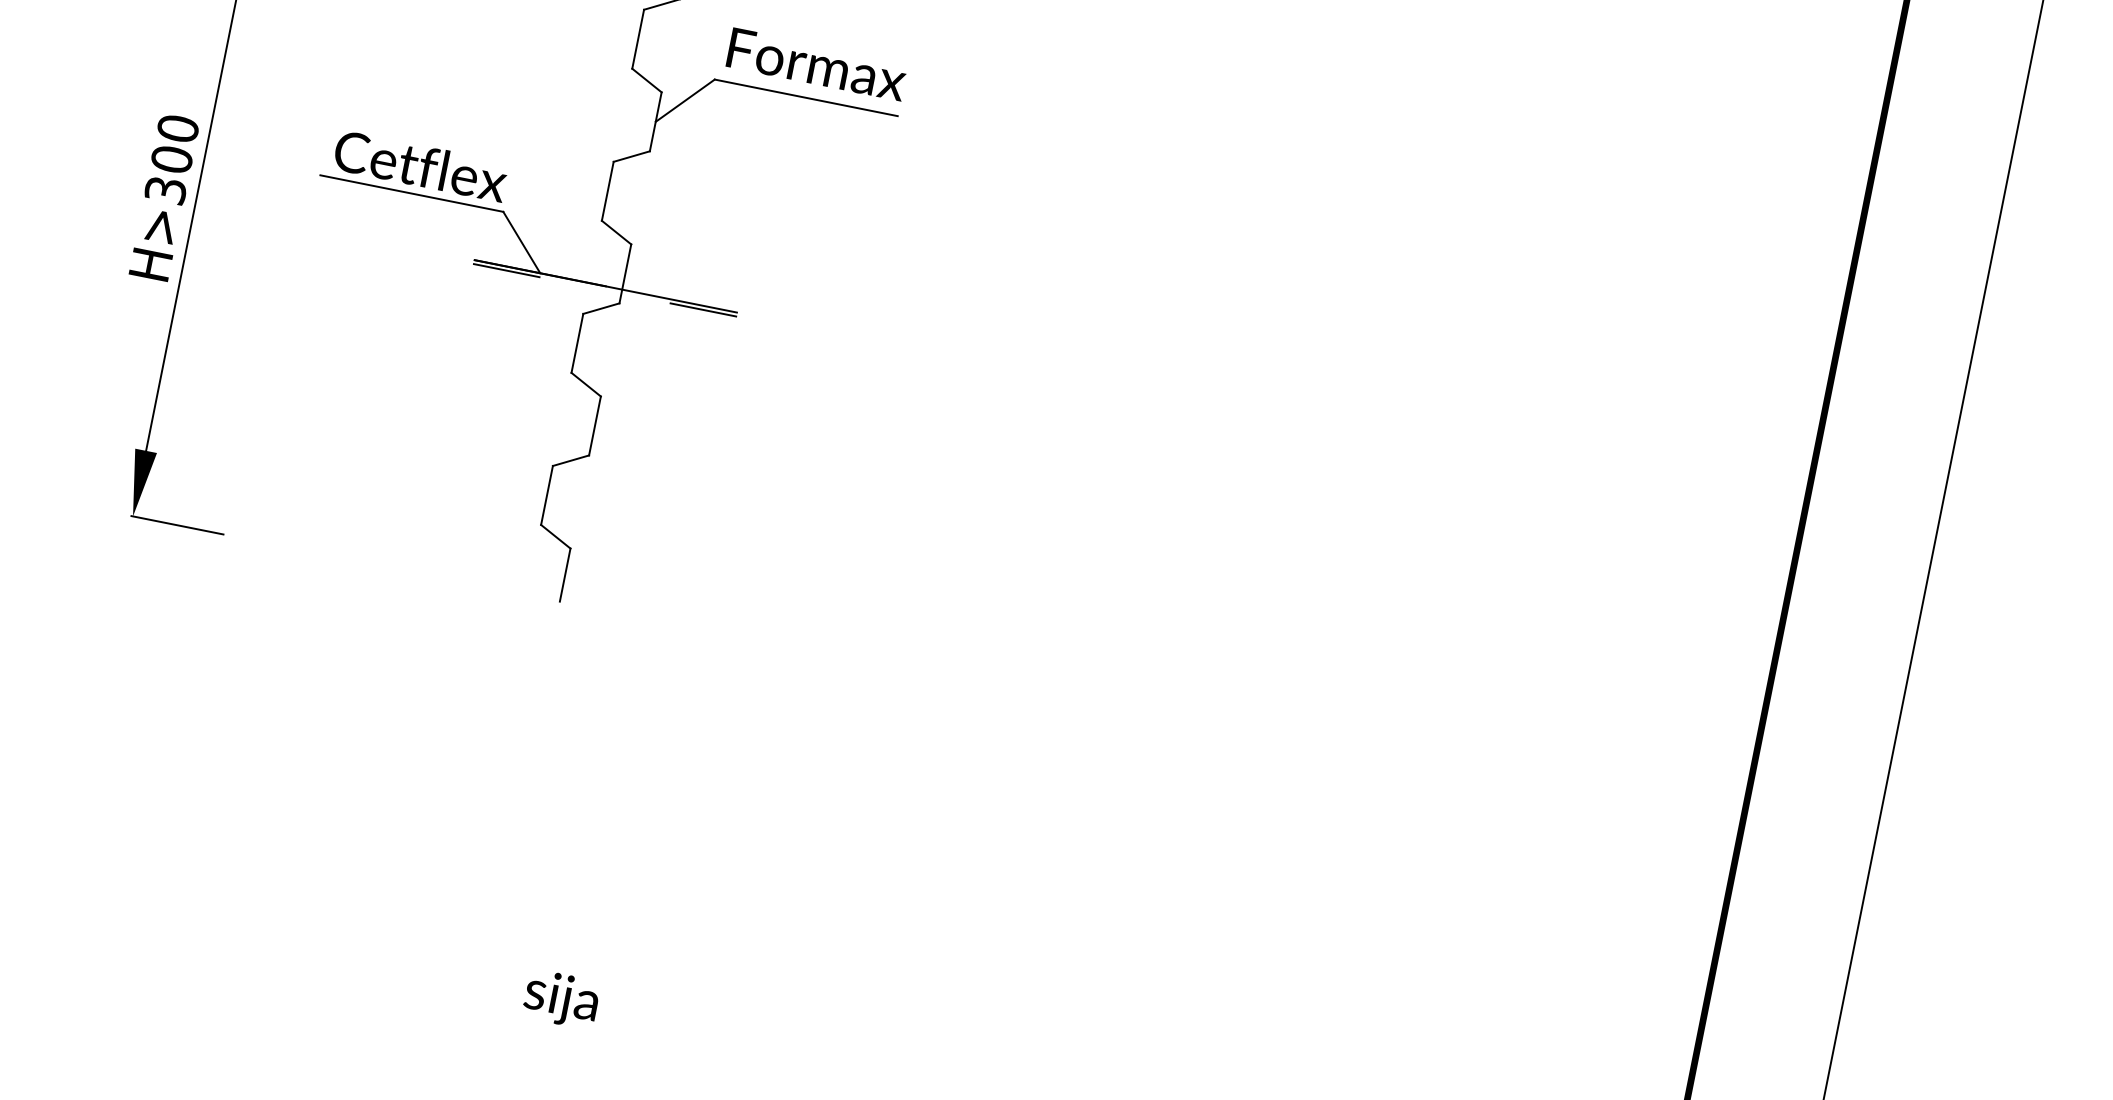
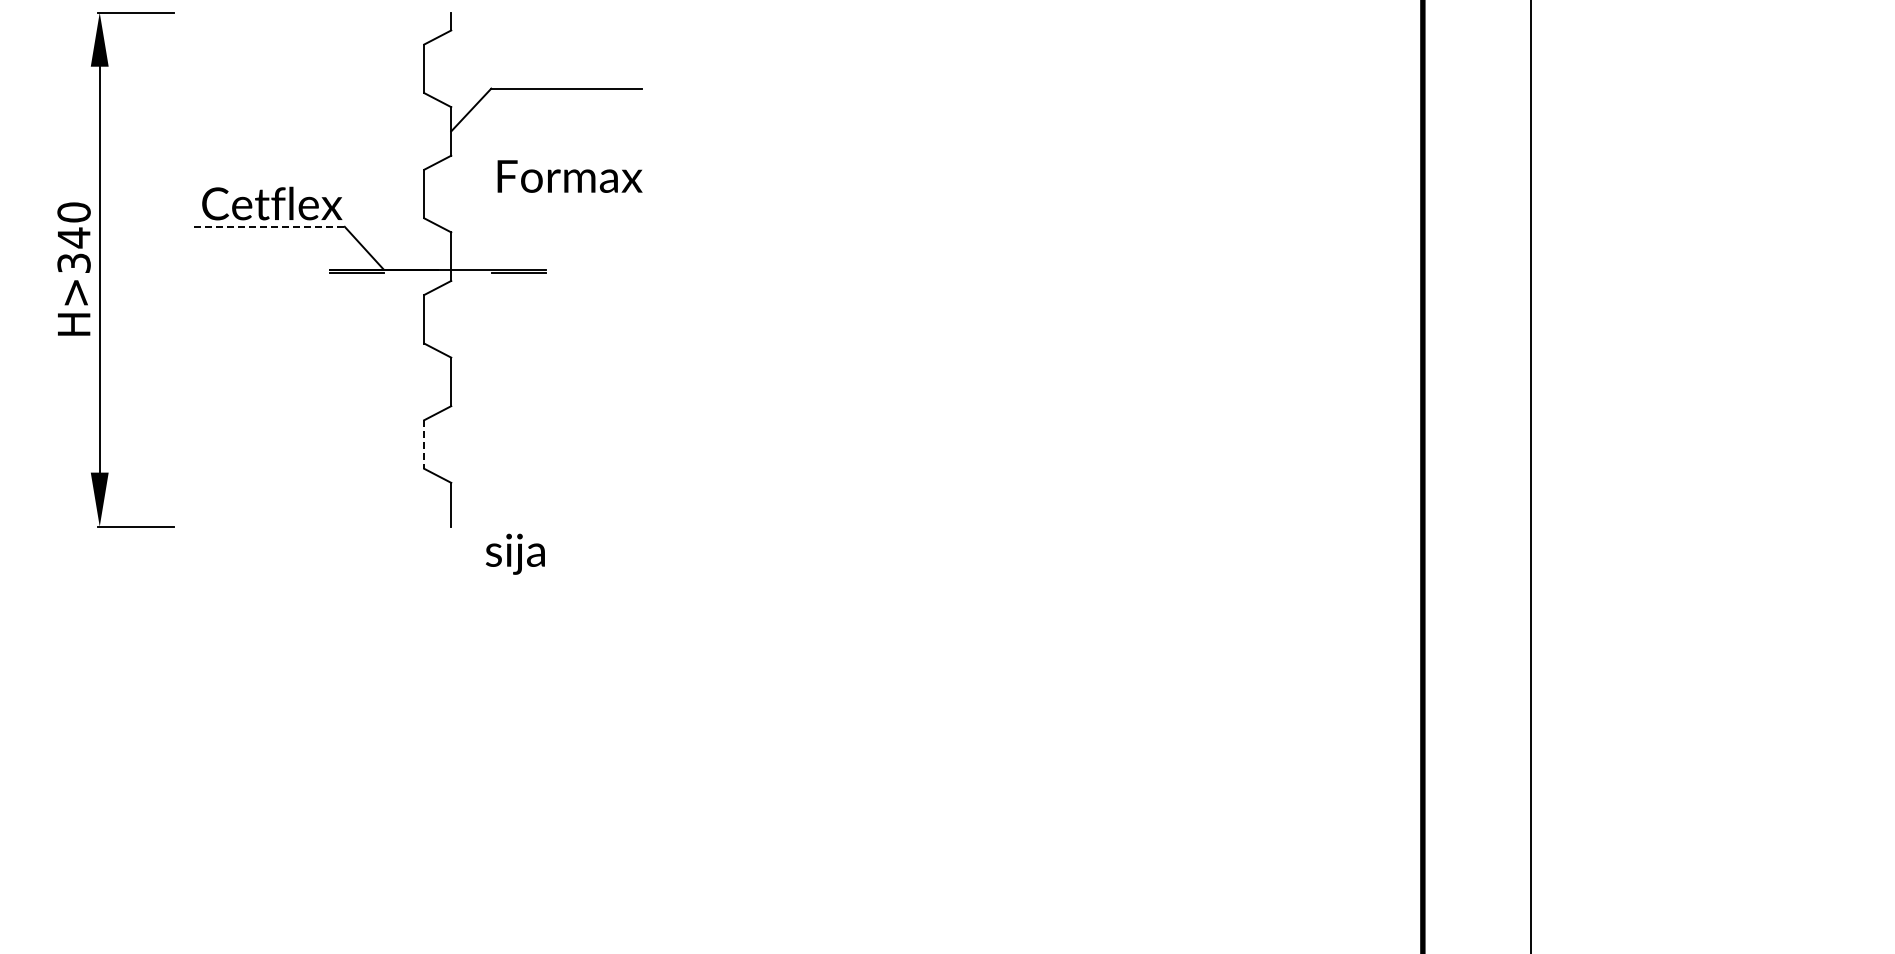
text: (816, 64) -> (569, 176), moved
text: (171, 158) -> (73, 237), H>300 -> H>340
line: (411, 193) -> (269, 226), solid -> dashed
line: (547, 496) -> (424, 445), solid -> dashed
text: (561, 998) -> (515, 553), moved

